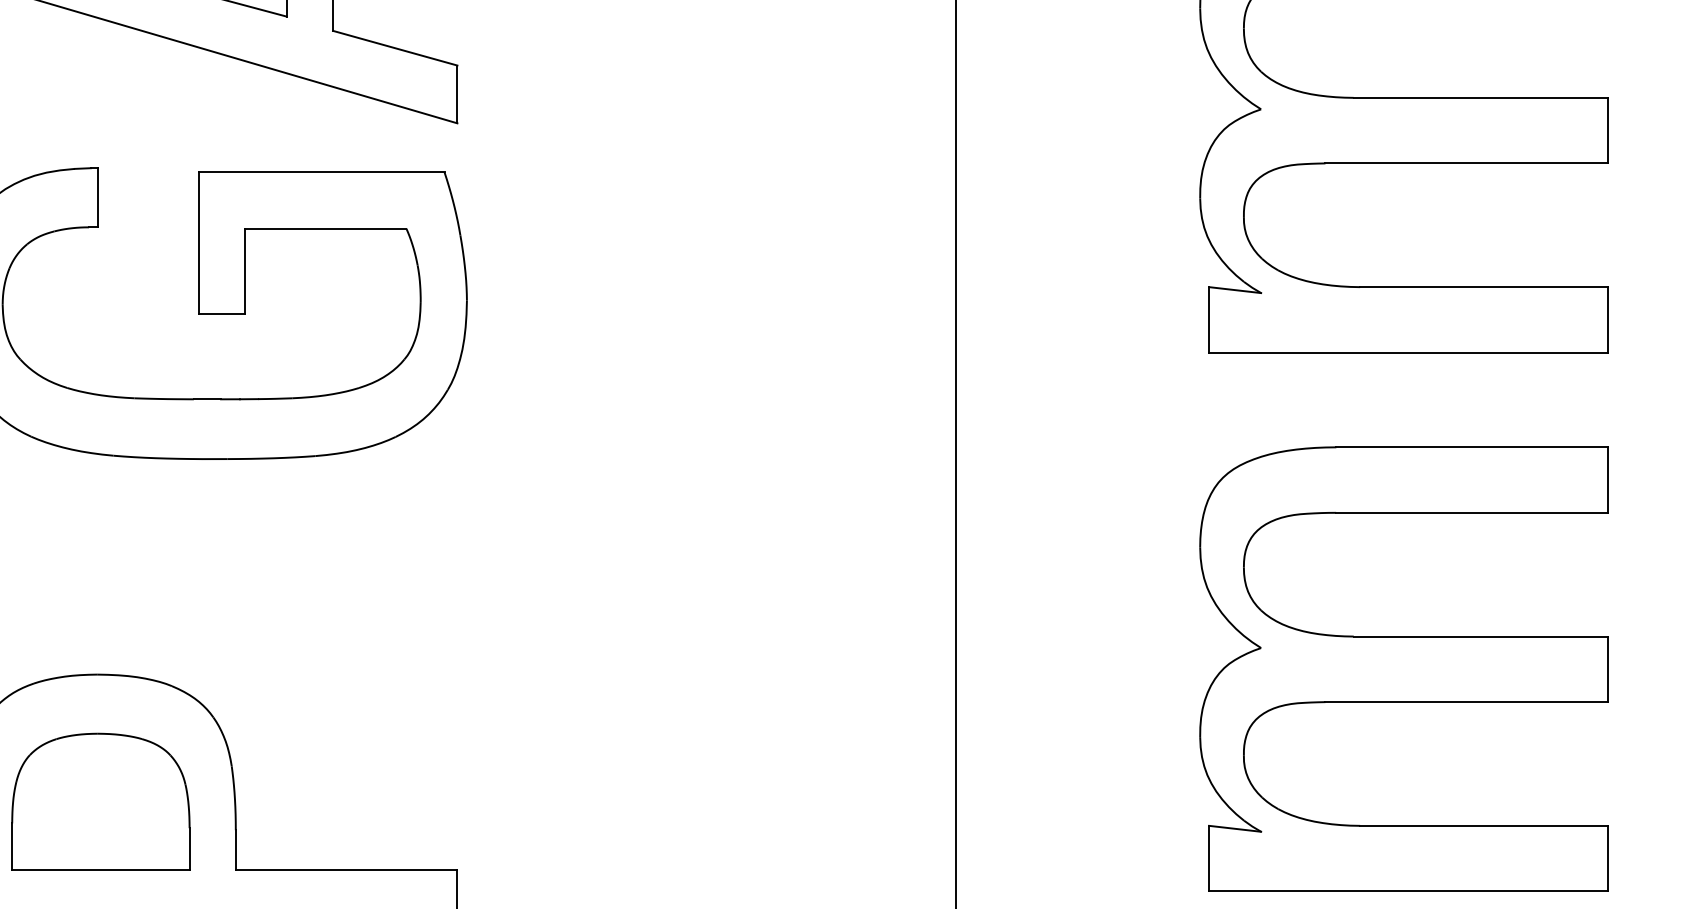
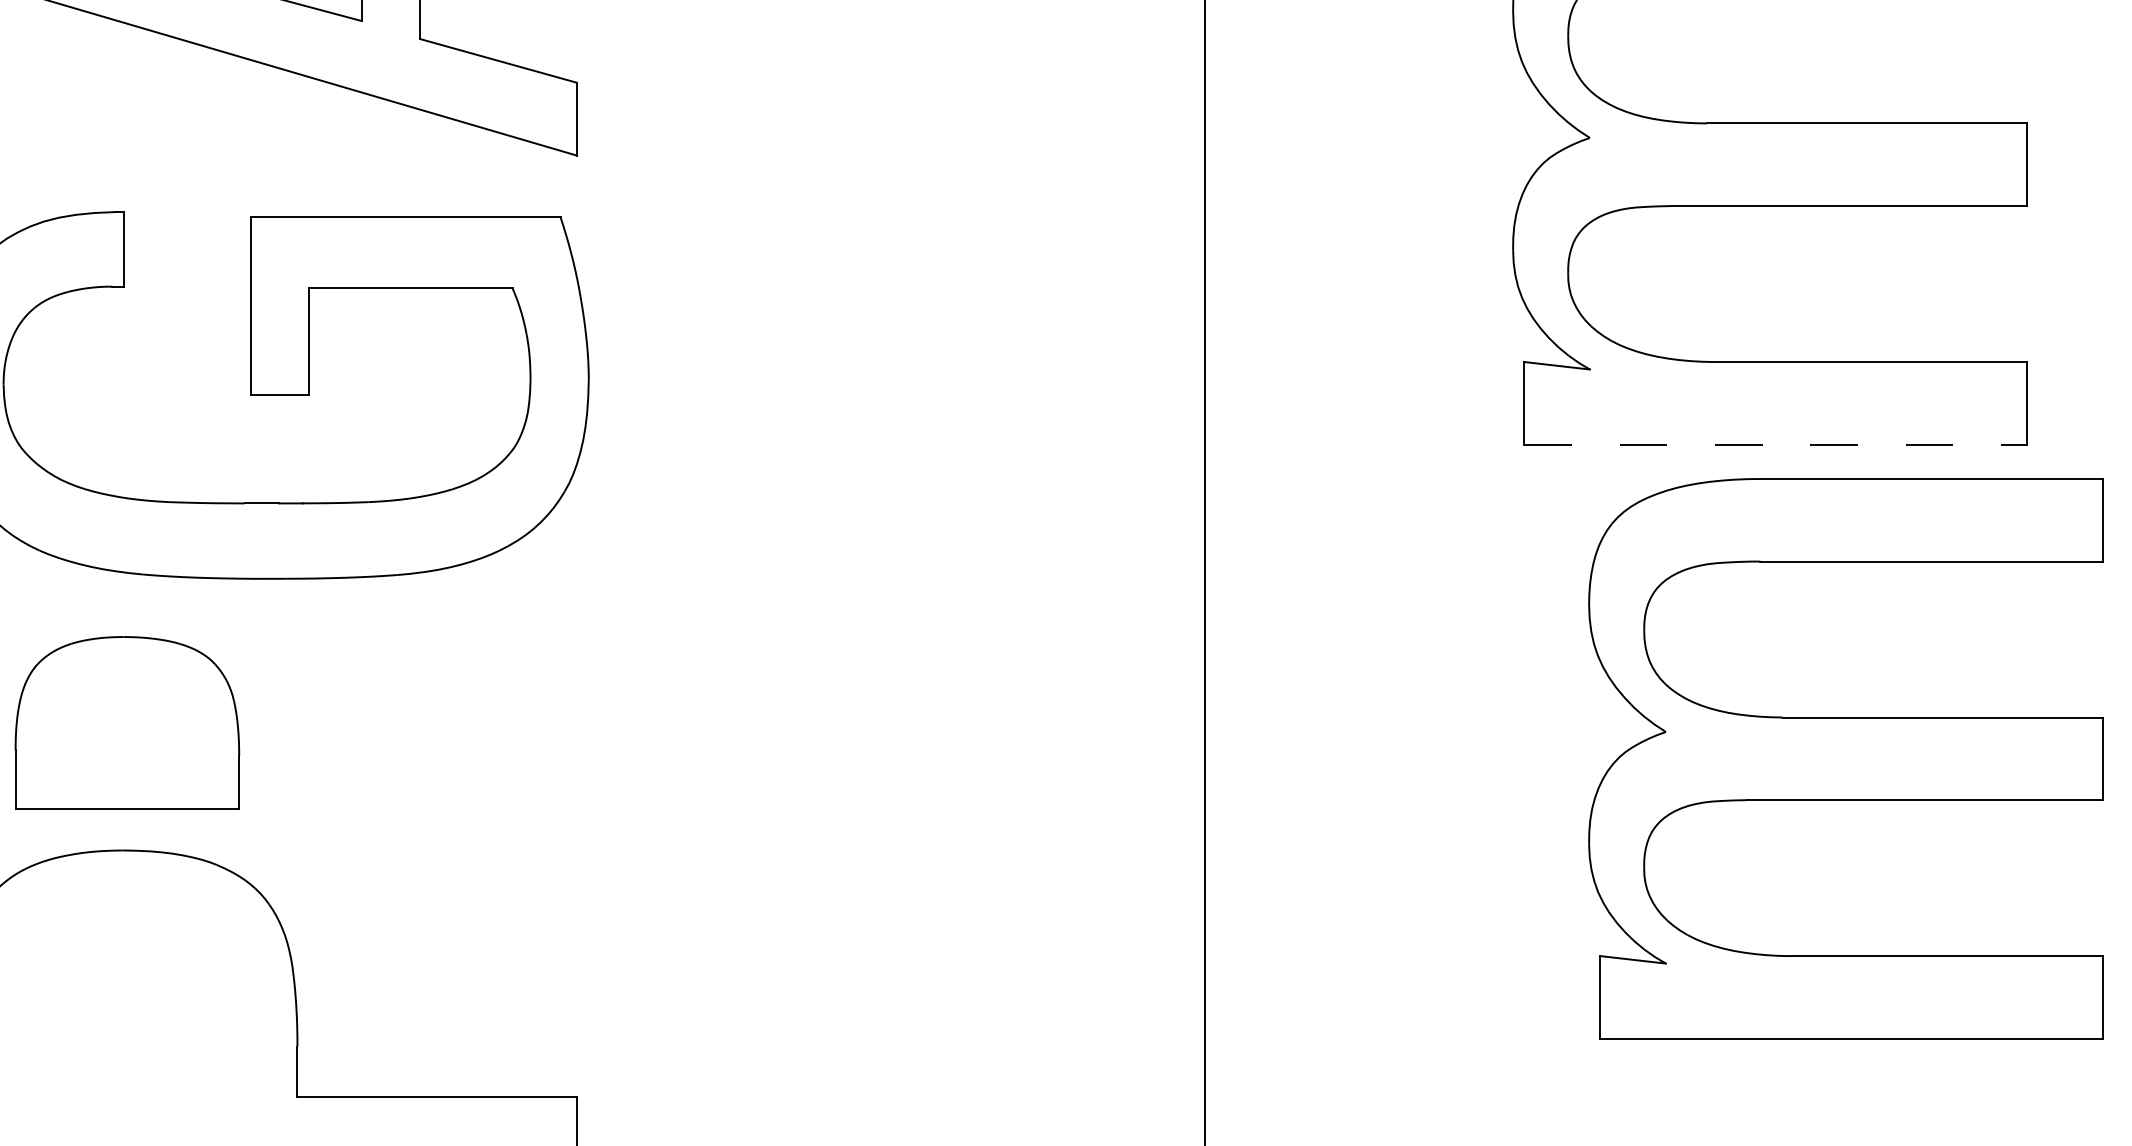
line: (1409, 352) -> (1776, 444), solid -> dashed
part: (1403, 669) -> (1845, 758), moved
part: (100, 801) -> (127, 722), moved

